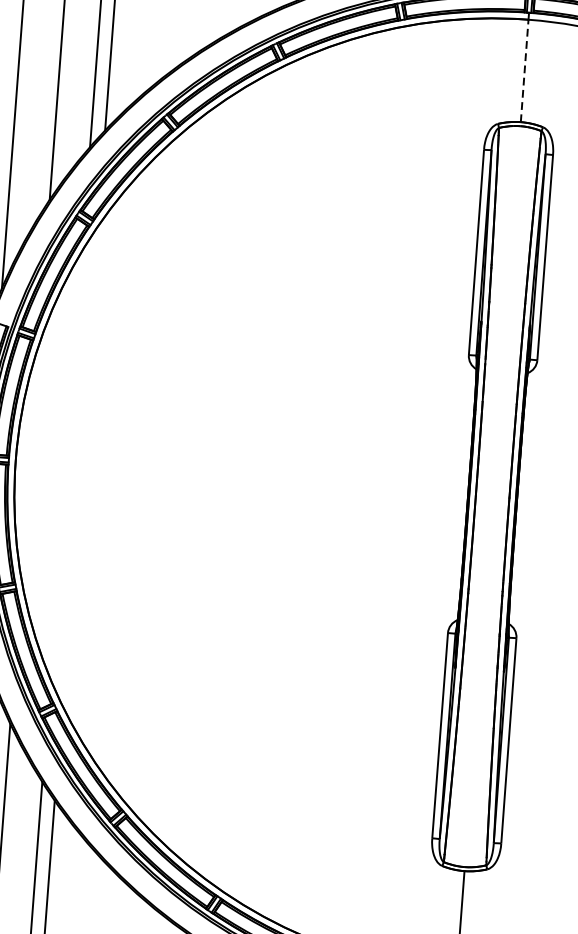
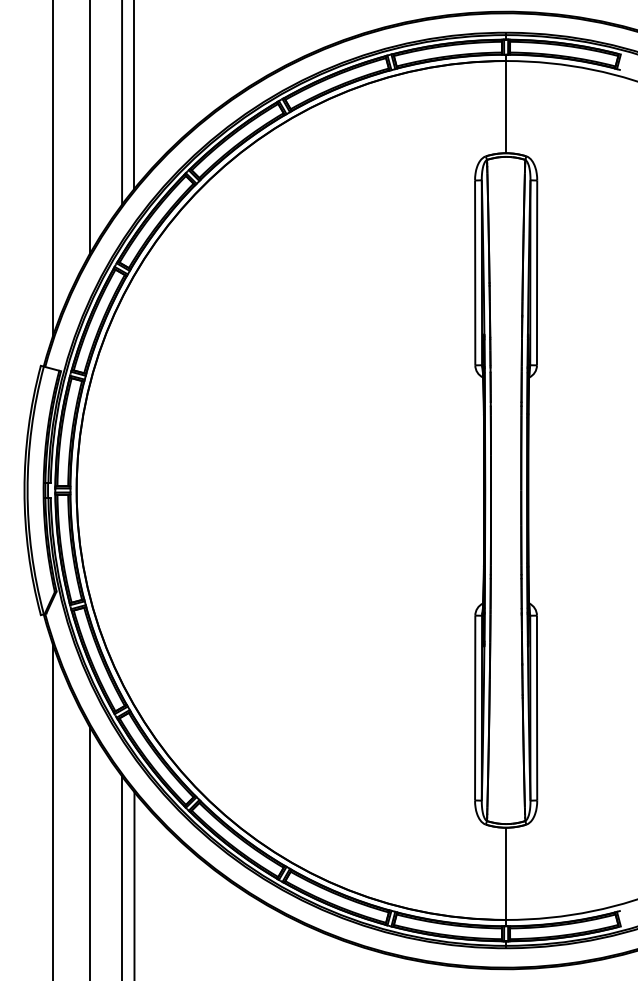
line: (525, 70) -> (506, 106), dashed -> solid

